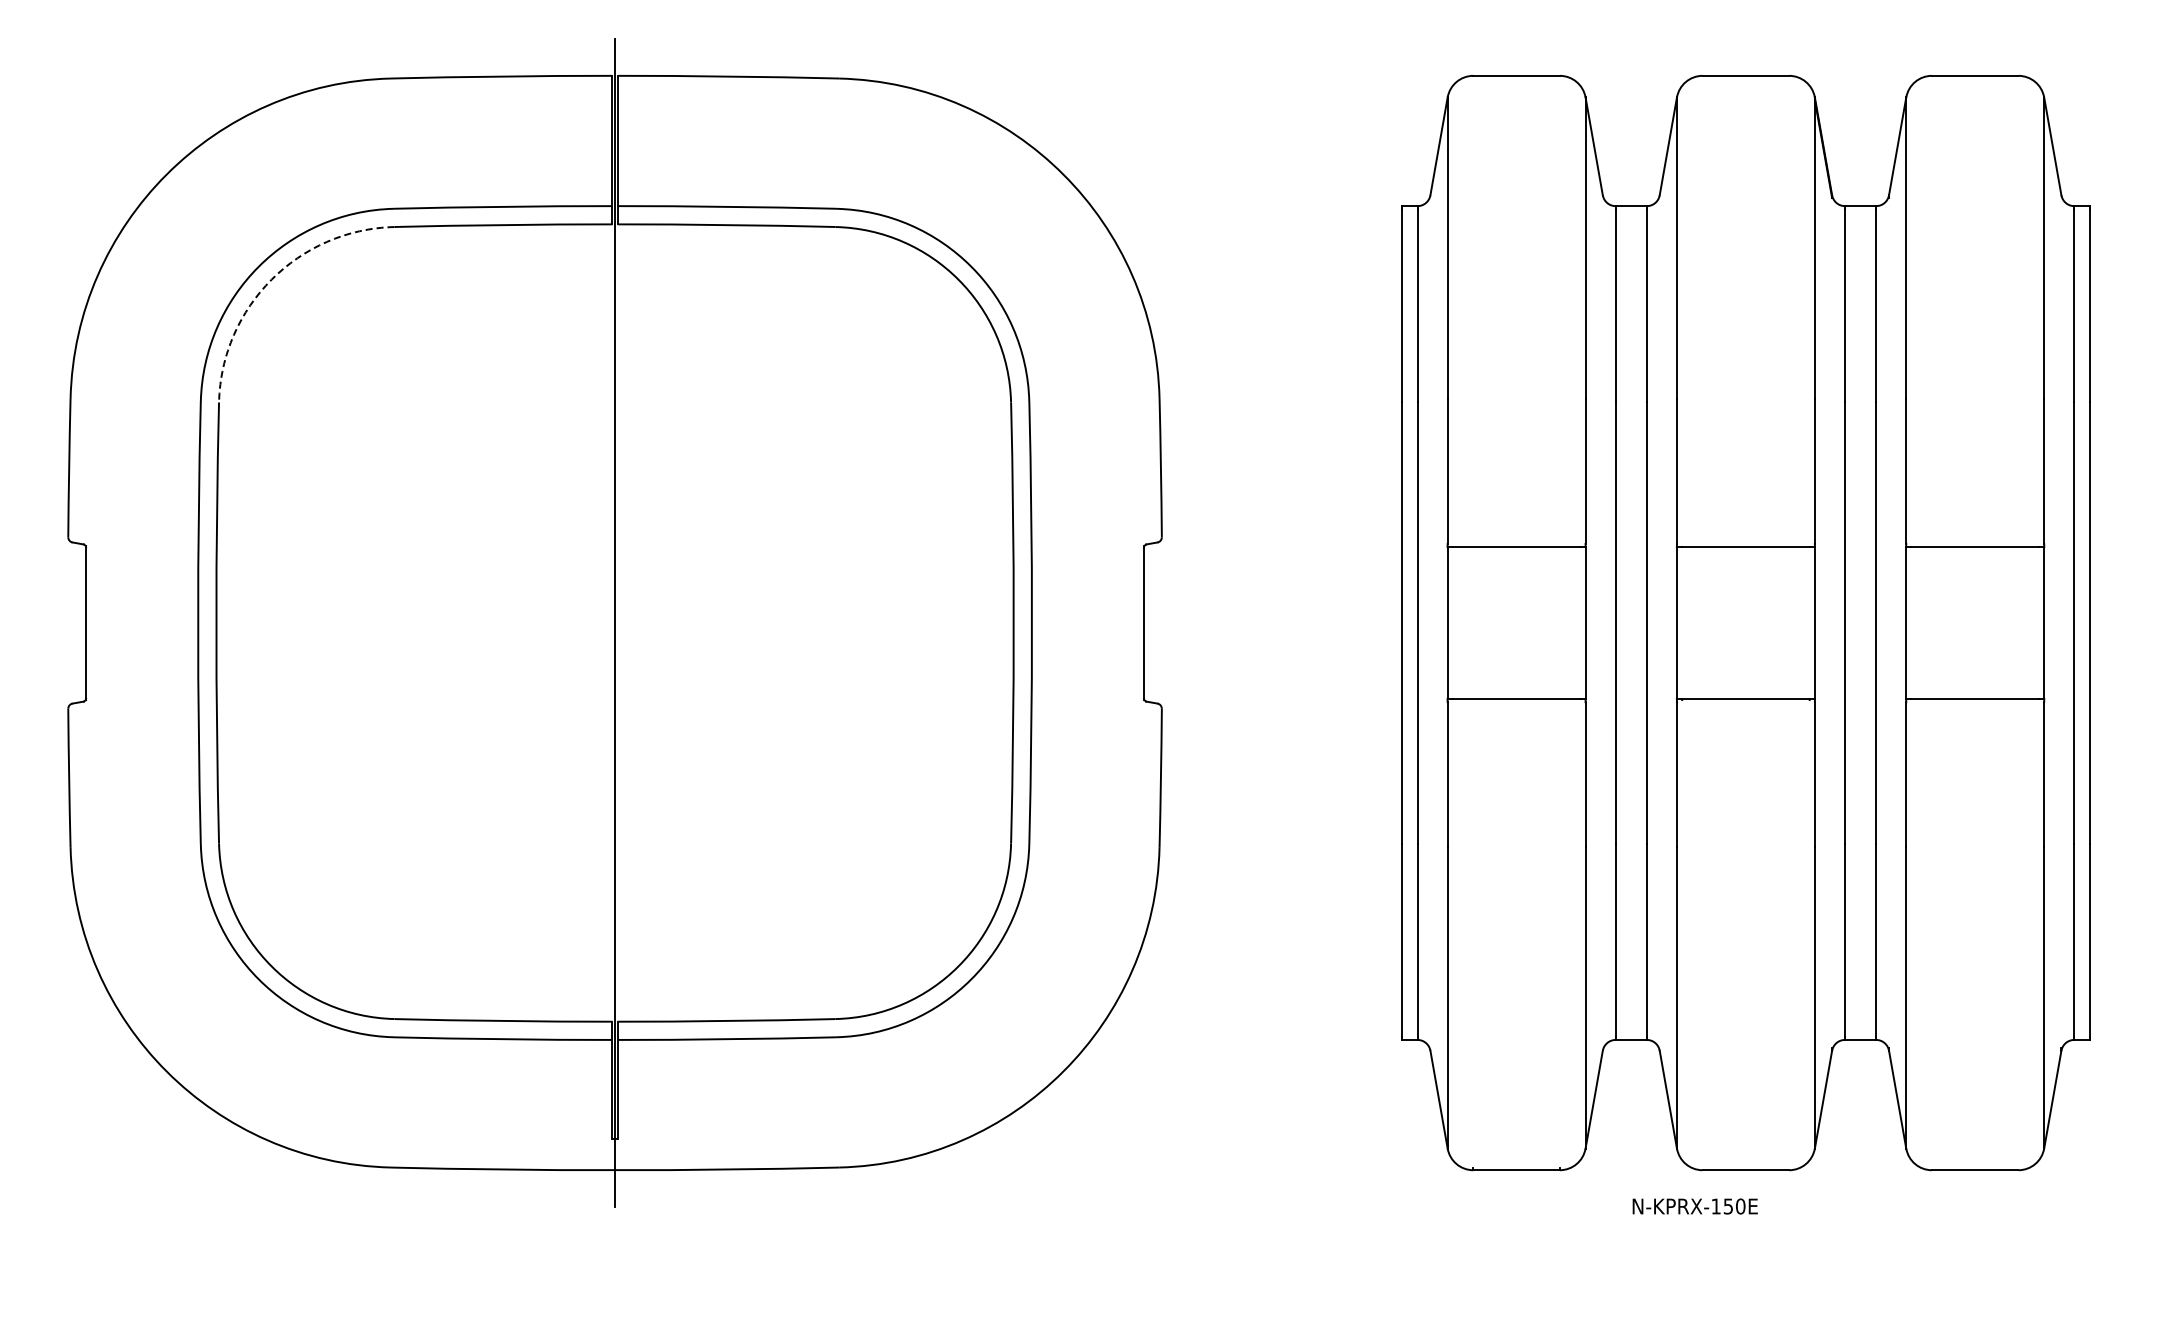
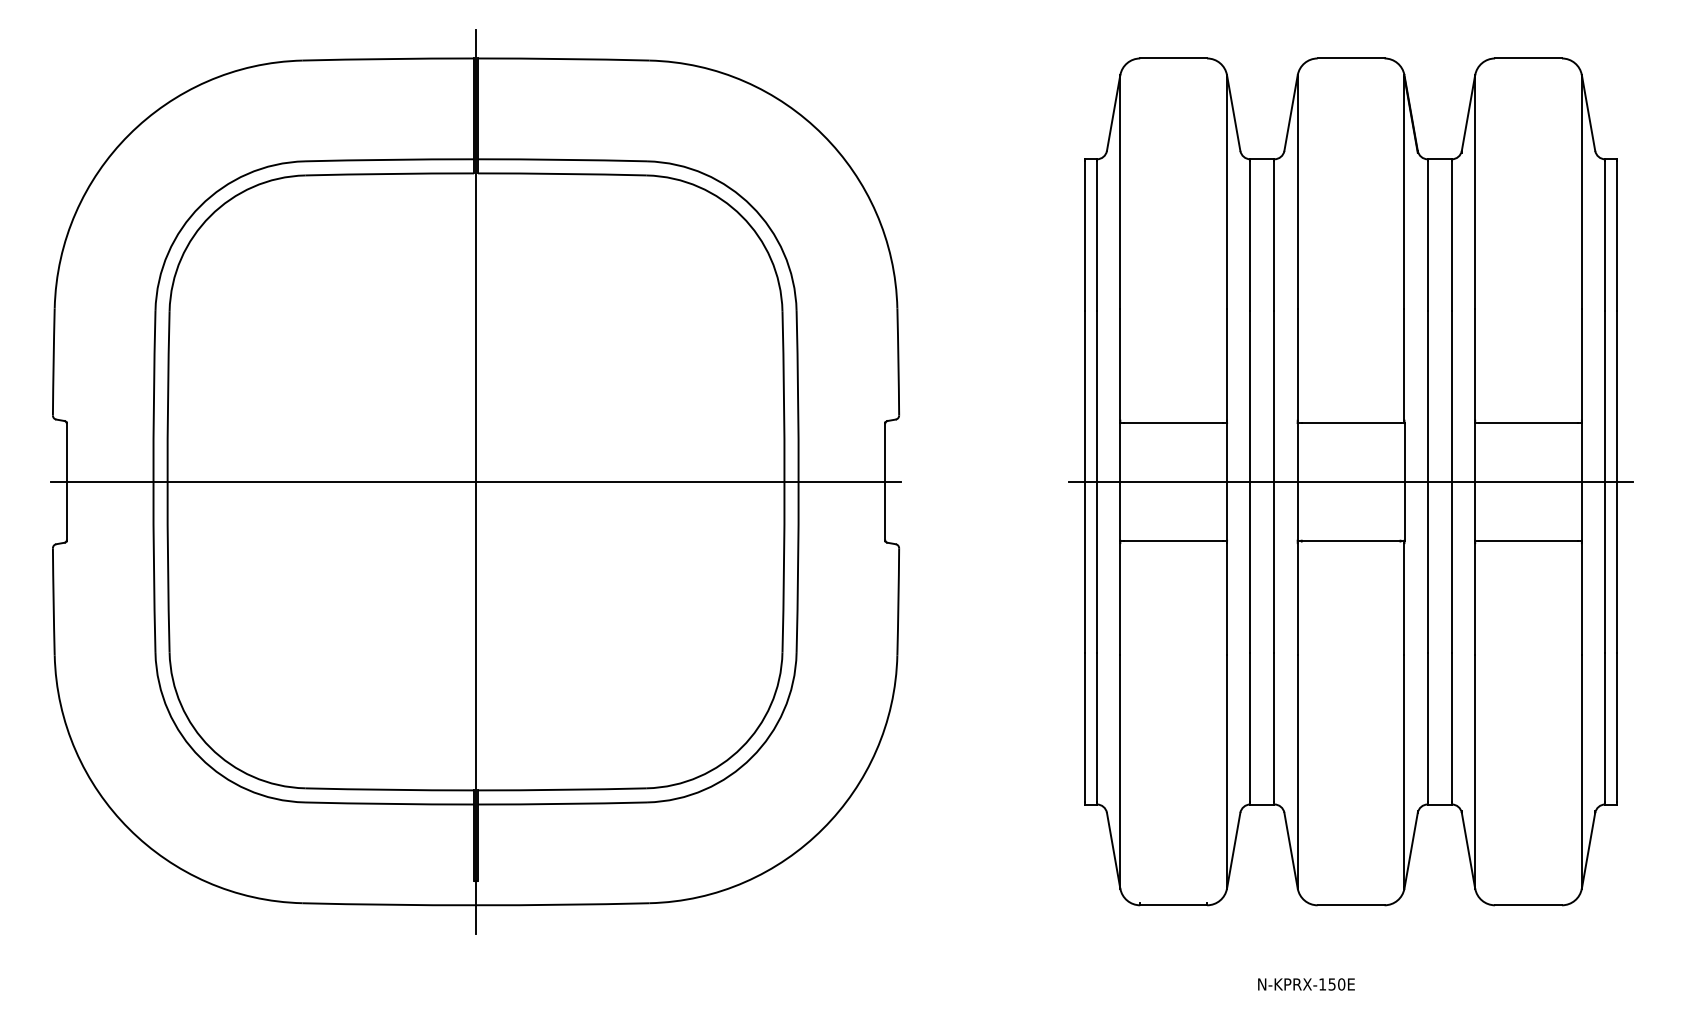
arc: (271, 279) -> (210, 216), dashed -> solid
line: (614, 623) -> (475, 482), added
line: (1745, 623) -> (1350, 482), added
text: (1694, 1206) -> (1305, 984), moved

